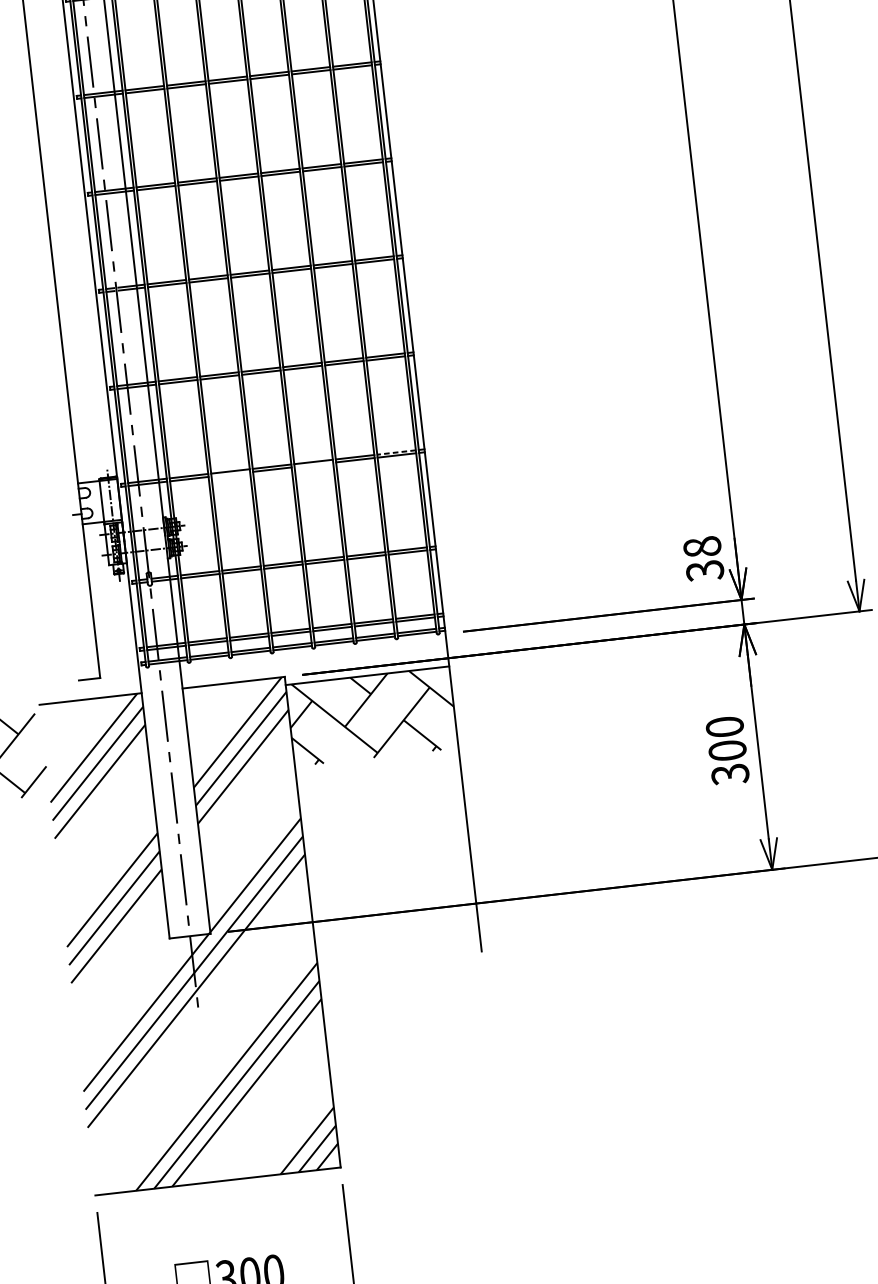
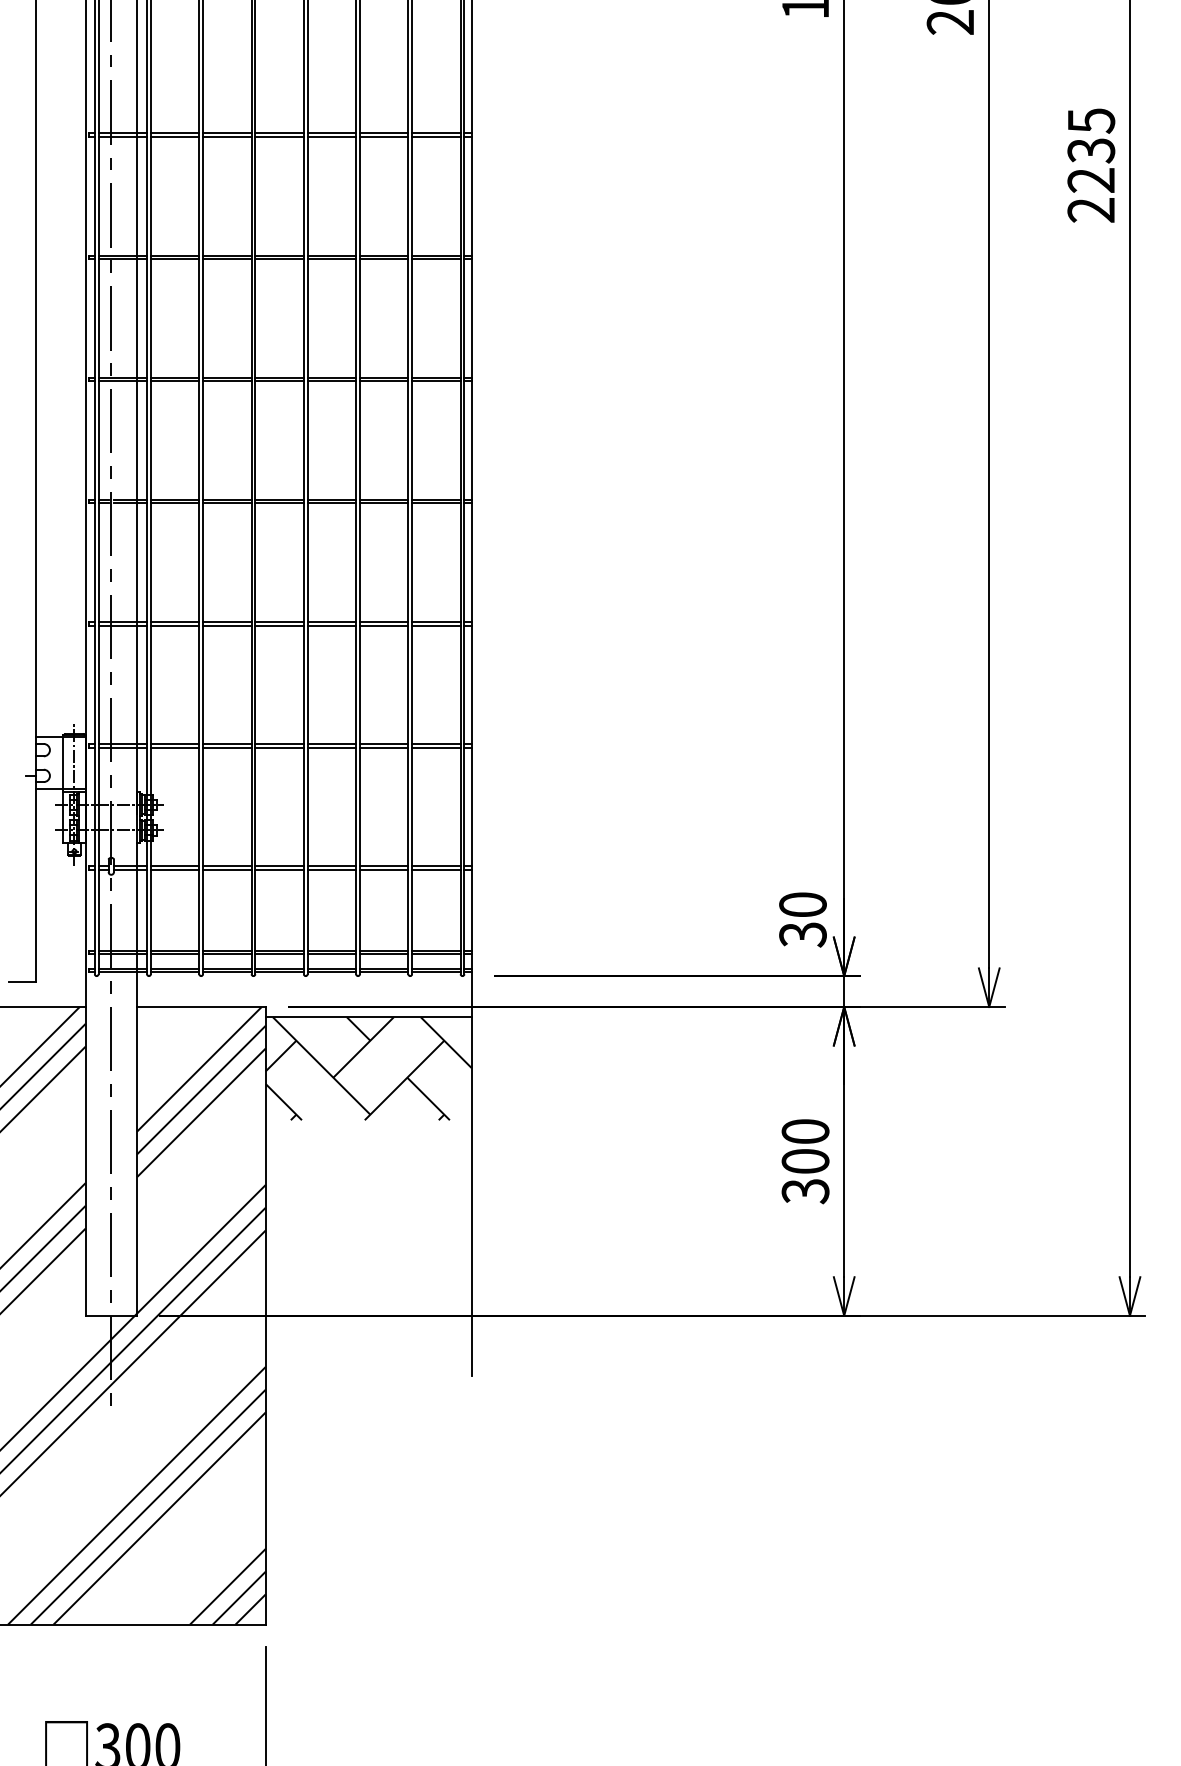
line: (395, 452) -> (435, 743), dashed -> solid
line: (313, 464) -> (331, 747), added
line: (230, 474) -> (227, 747), added
text: (701, 546) -> (802, 904), 38 -> 30

